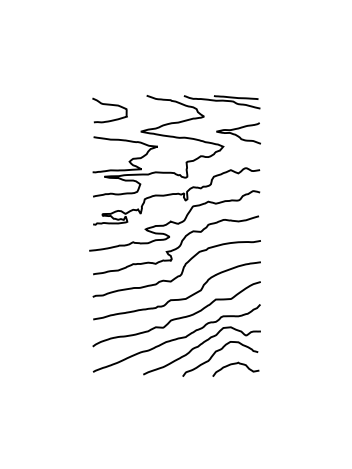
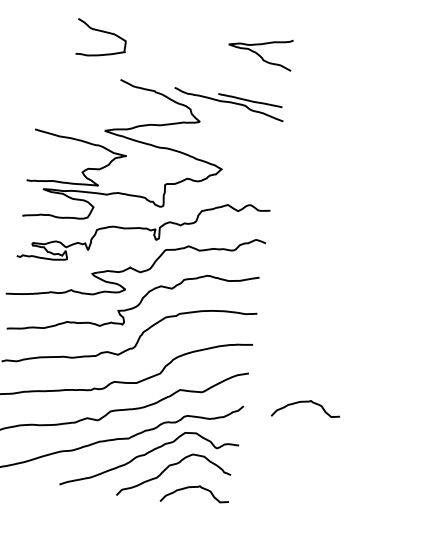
curve: (109, 105) -> (101, 32), moved
curve: (237, 134) -> (258, 52), moved
curve: (302, 296) -> (306, 403), added

